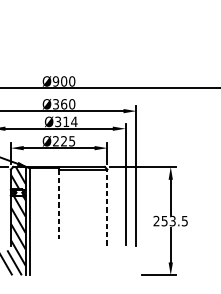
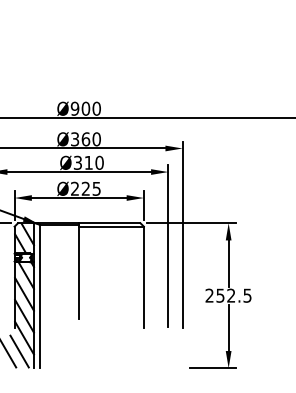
text: (74, 121) -> (99, 162), Ø314 -> Ø310
line: (59, 204) -> (79, 273), dashed -> solid
line: (107, 207) -> (143, 277), dashed -> solid
text: (172, 220) -> (231, 295), 253.5 -> 252.5

